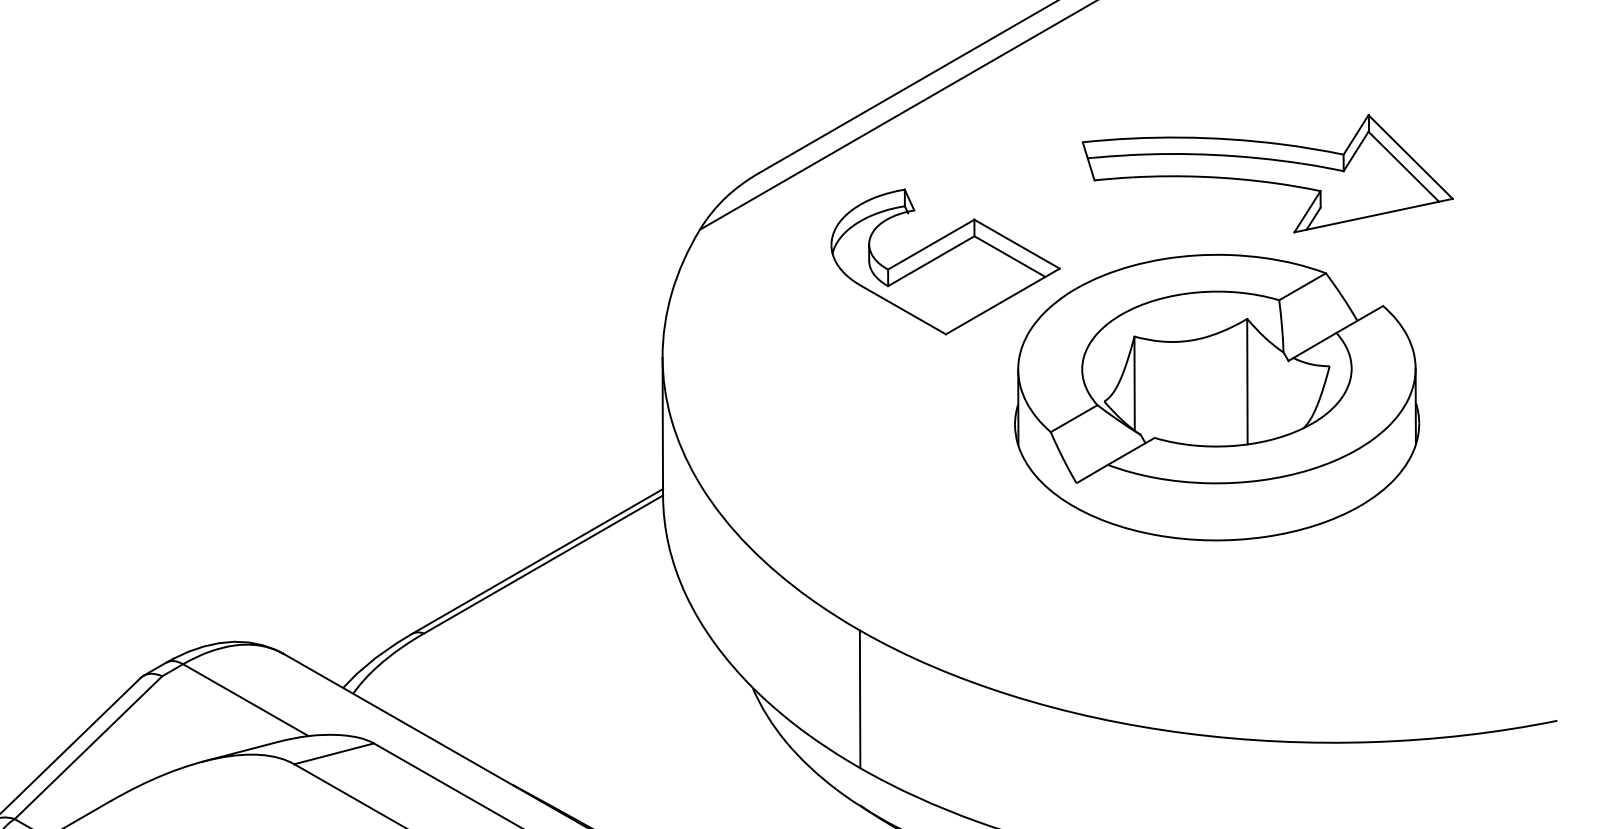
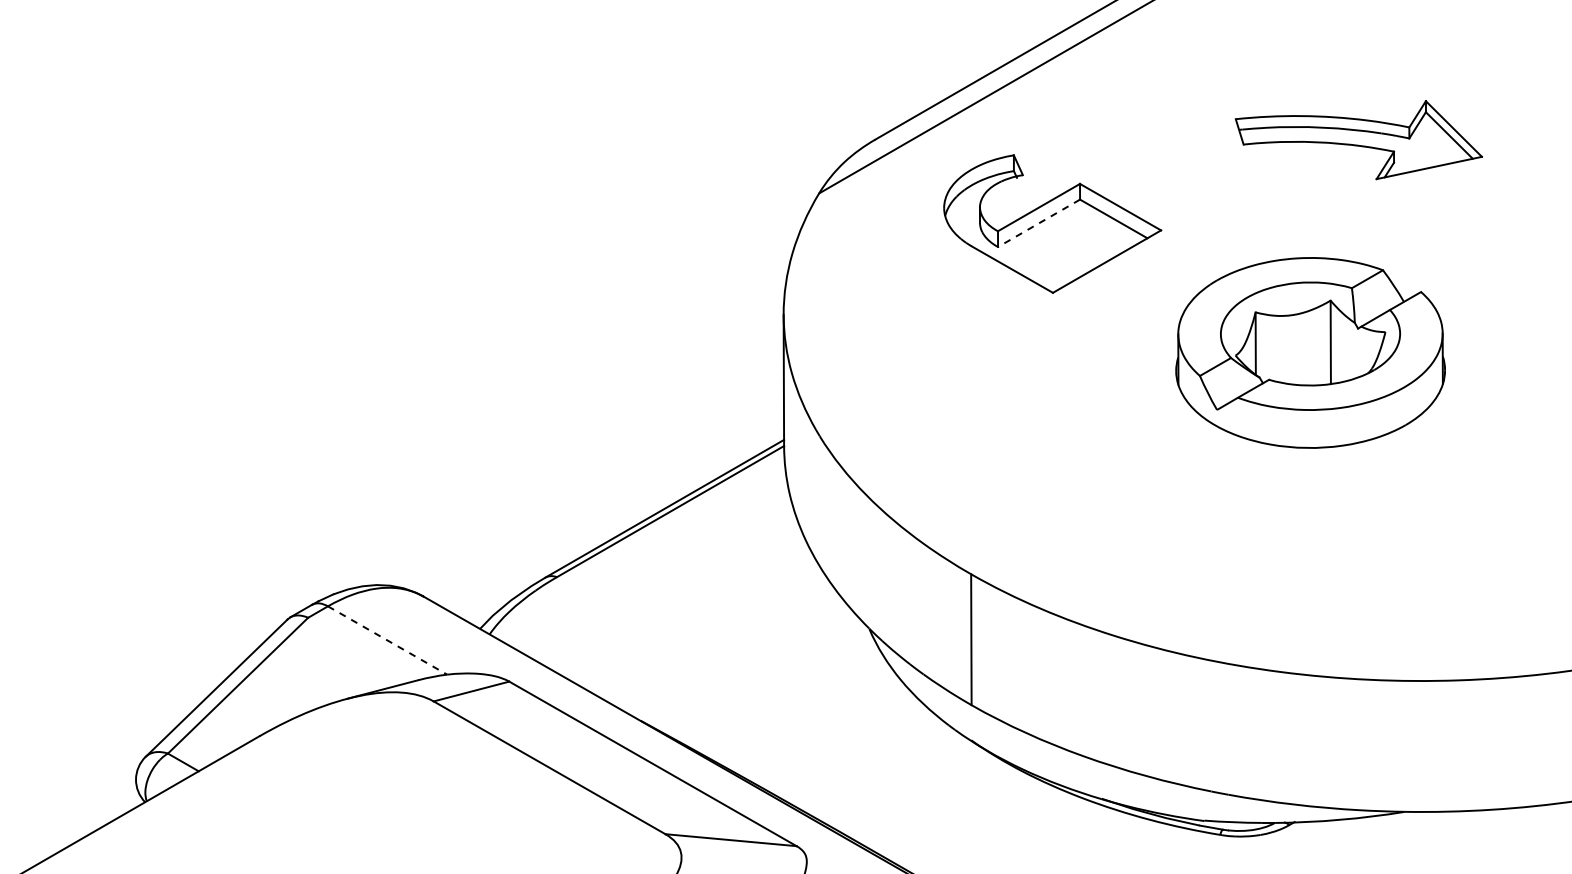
part: (1267, 172) -> (1358, 139), size x0.7
line: (930, 261) -> (1038, 223), solid -> dashed
part: (1216, 397) -> (1310, 352), size x0.7
line: (245, 700) -> (387, 640), solid -> dashed

